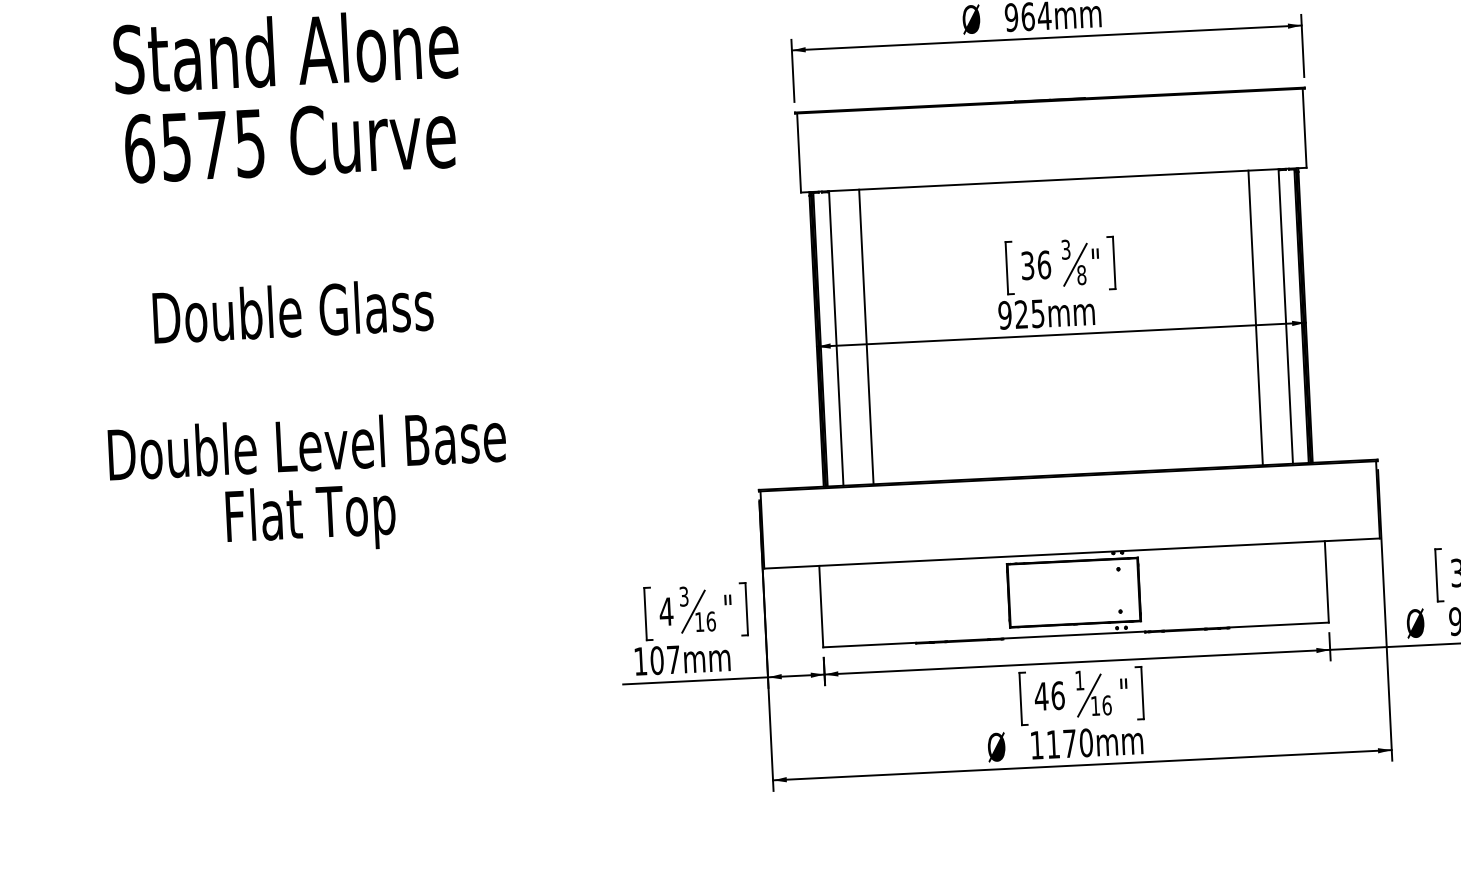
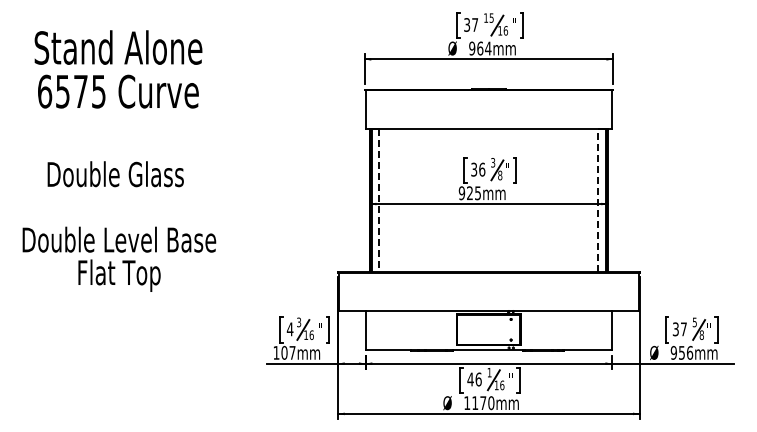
line: (1285, 316) -> (598, 200), solid -> dashed
line: (1255, 318) -> (583, 200), removed
line: (865, 337) -> (393, 200), removed
line: (836, 338) -> (379, 200), solid -> dashed

